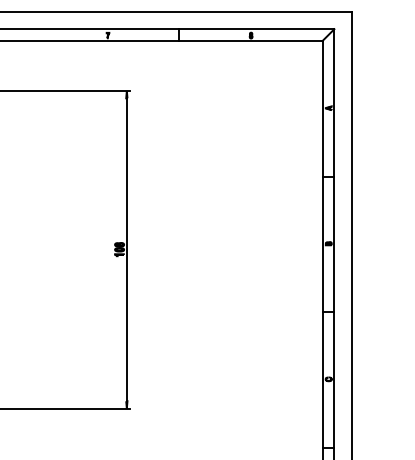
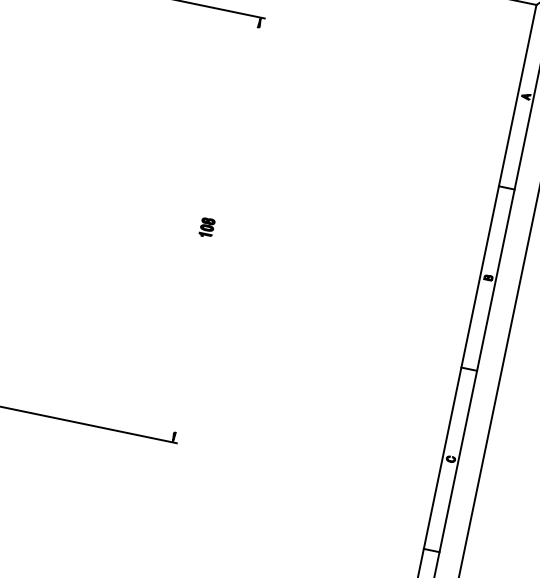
line: (126, 249) -> (216, 229), removed

